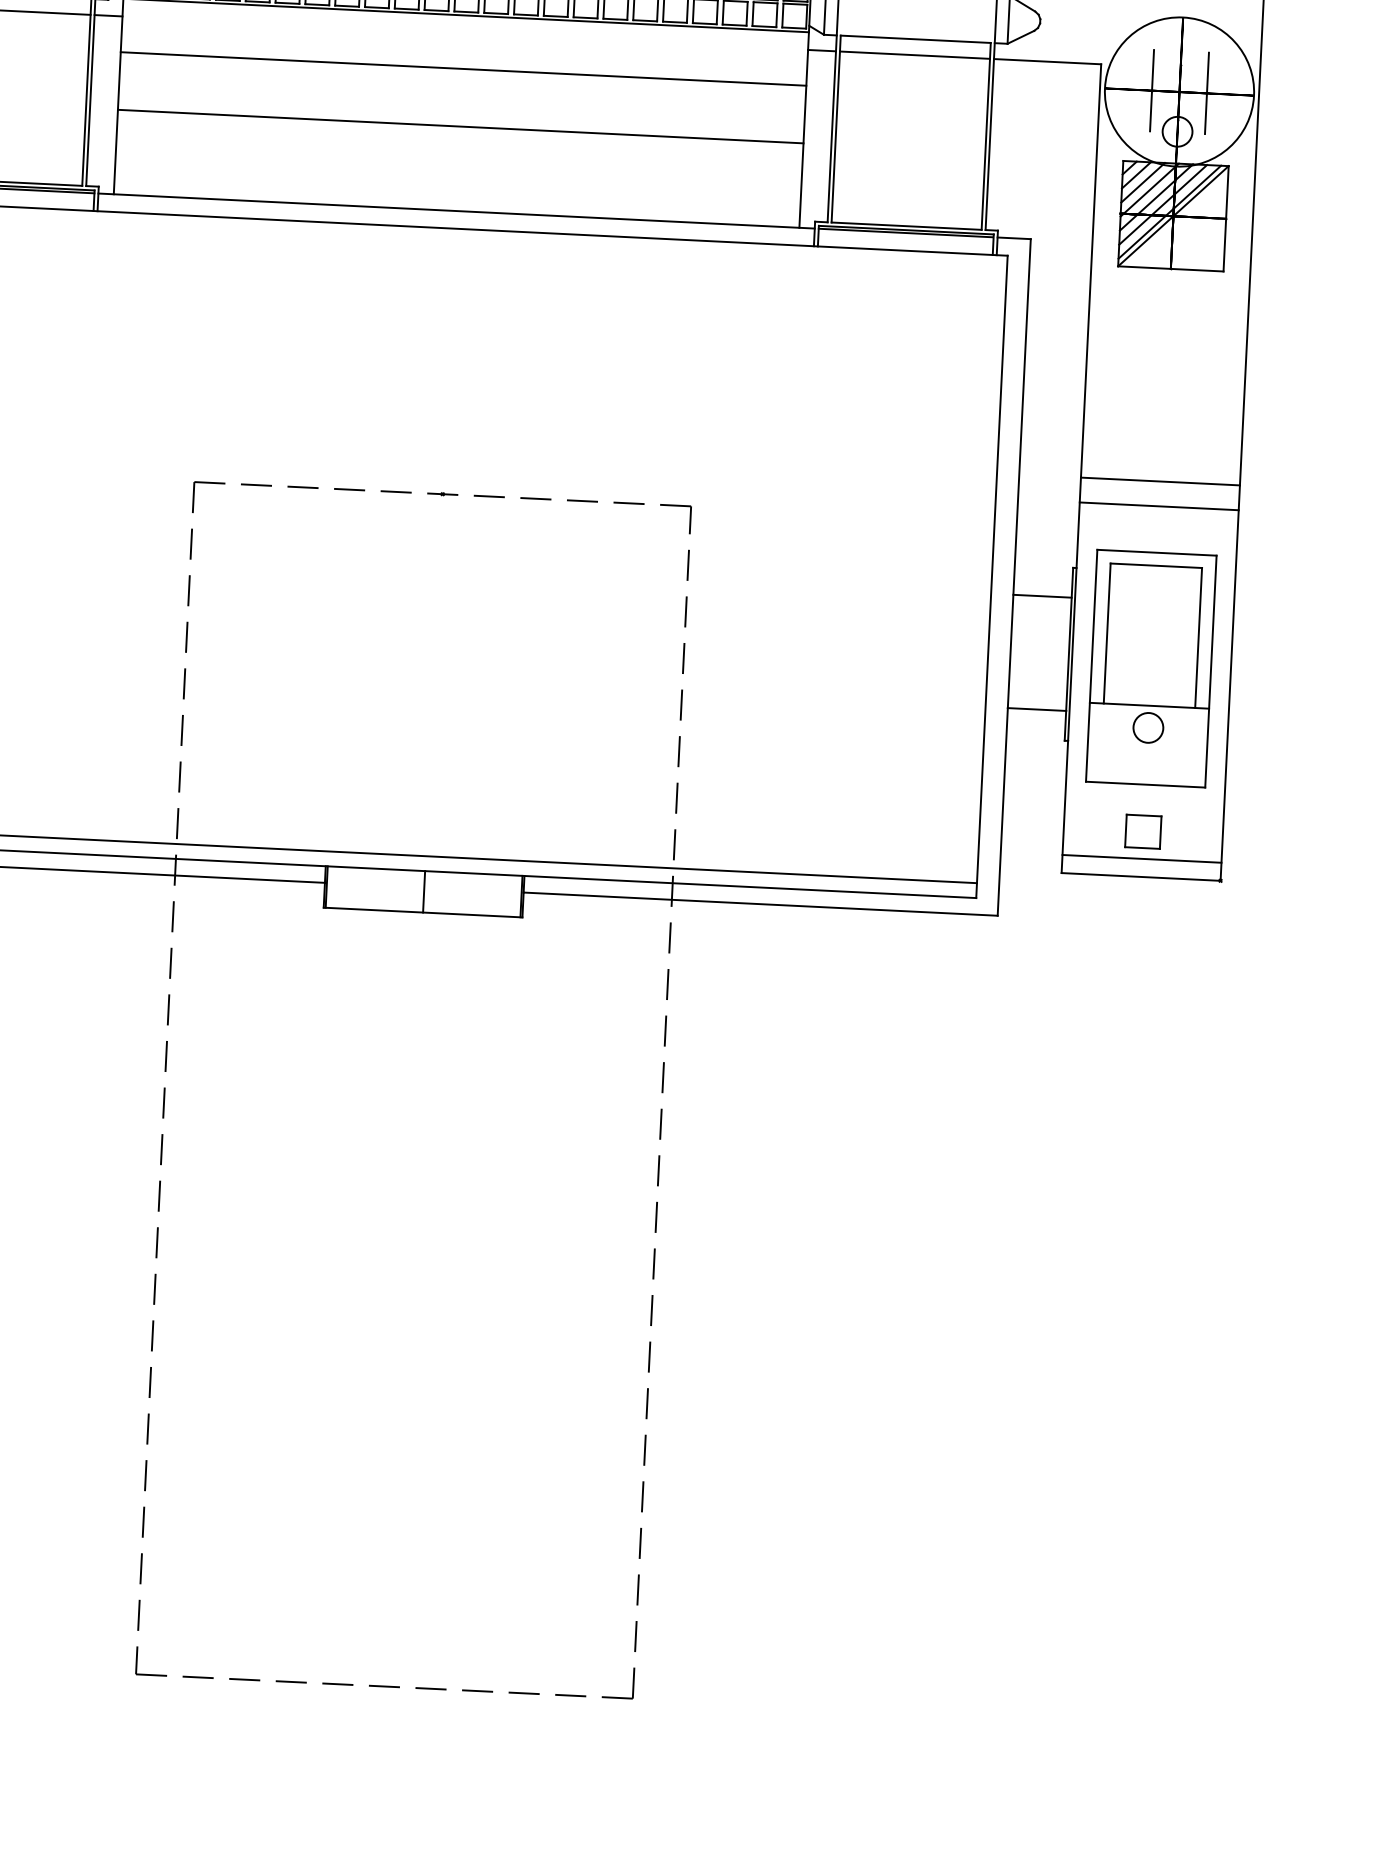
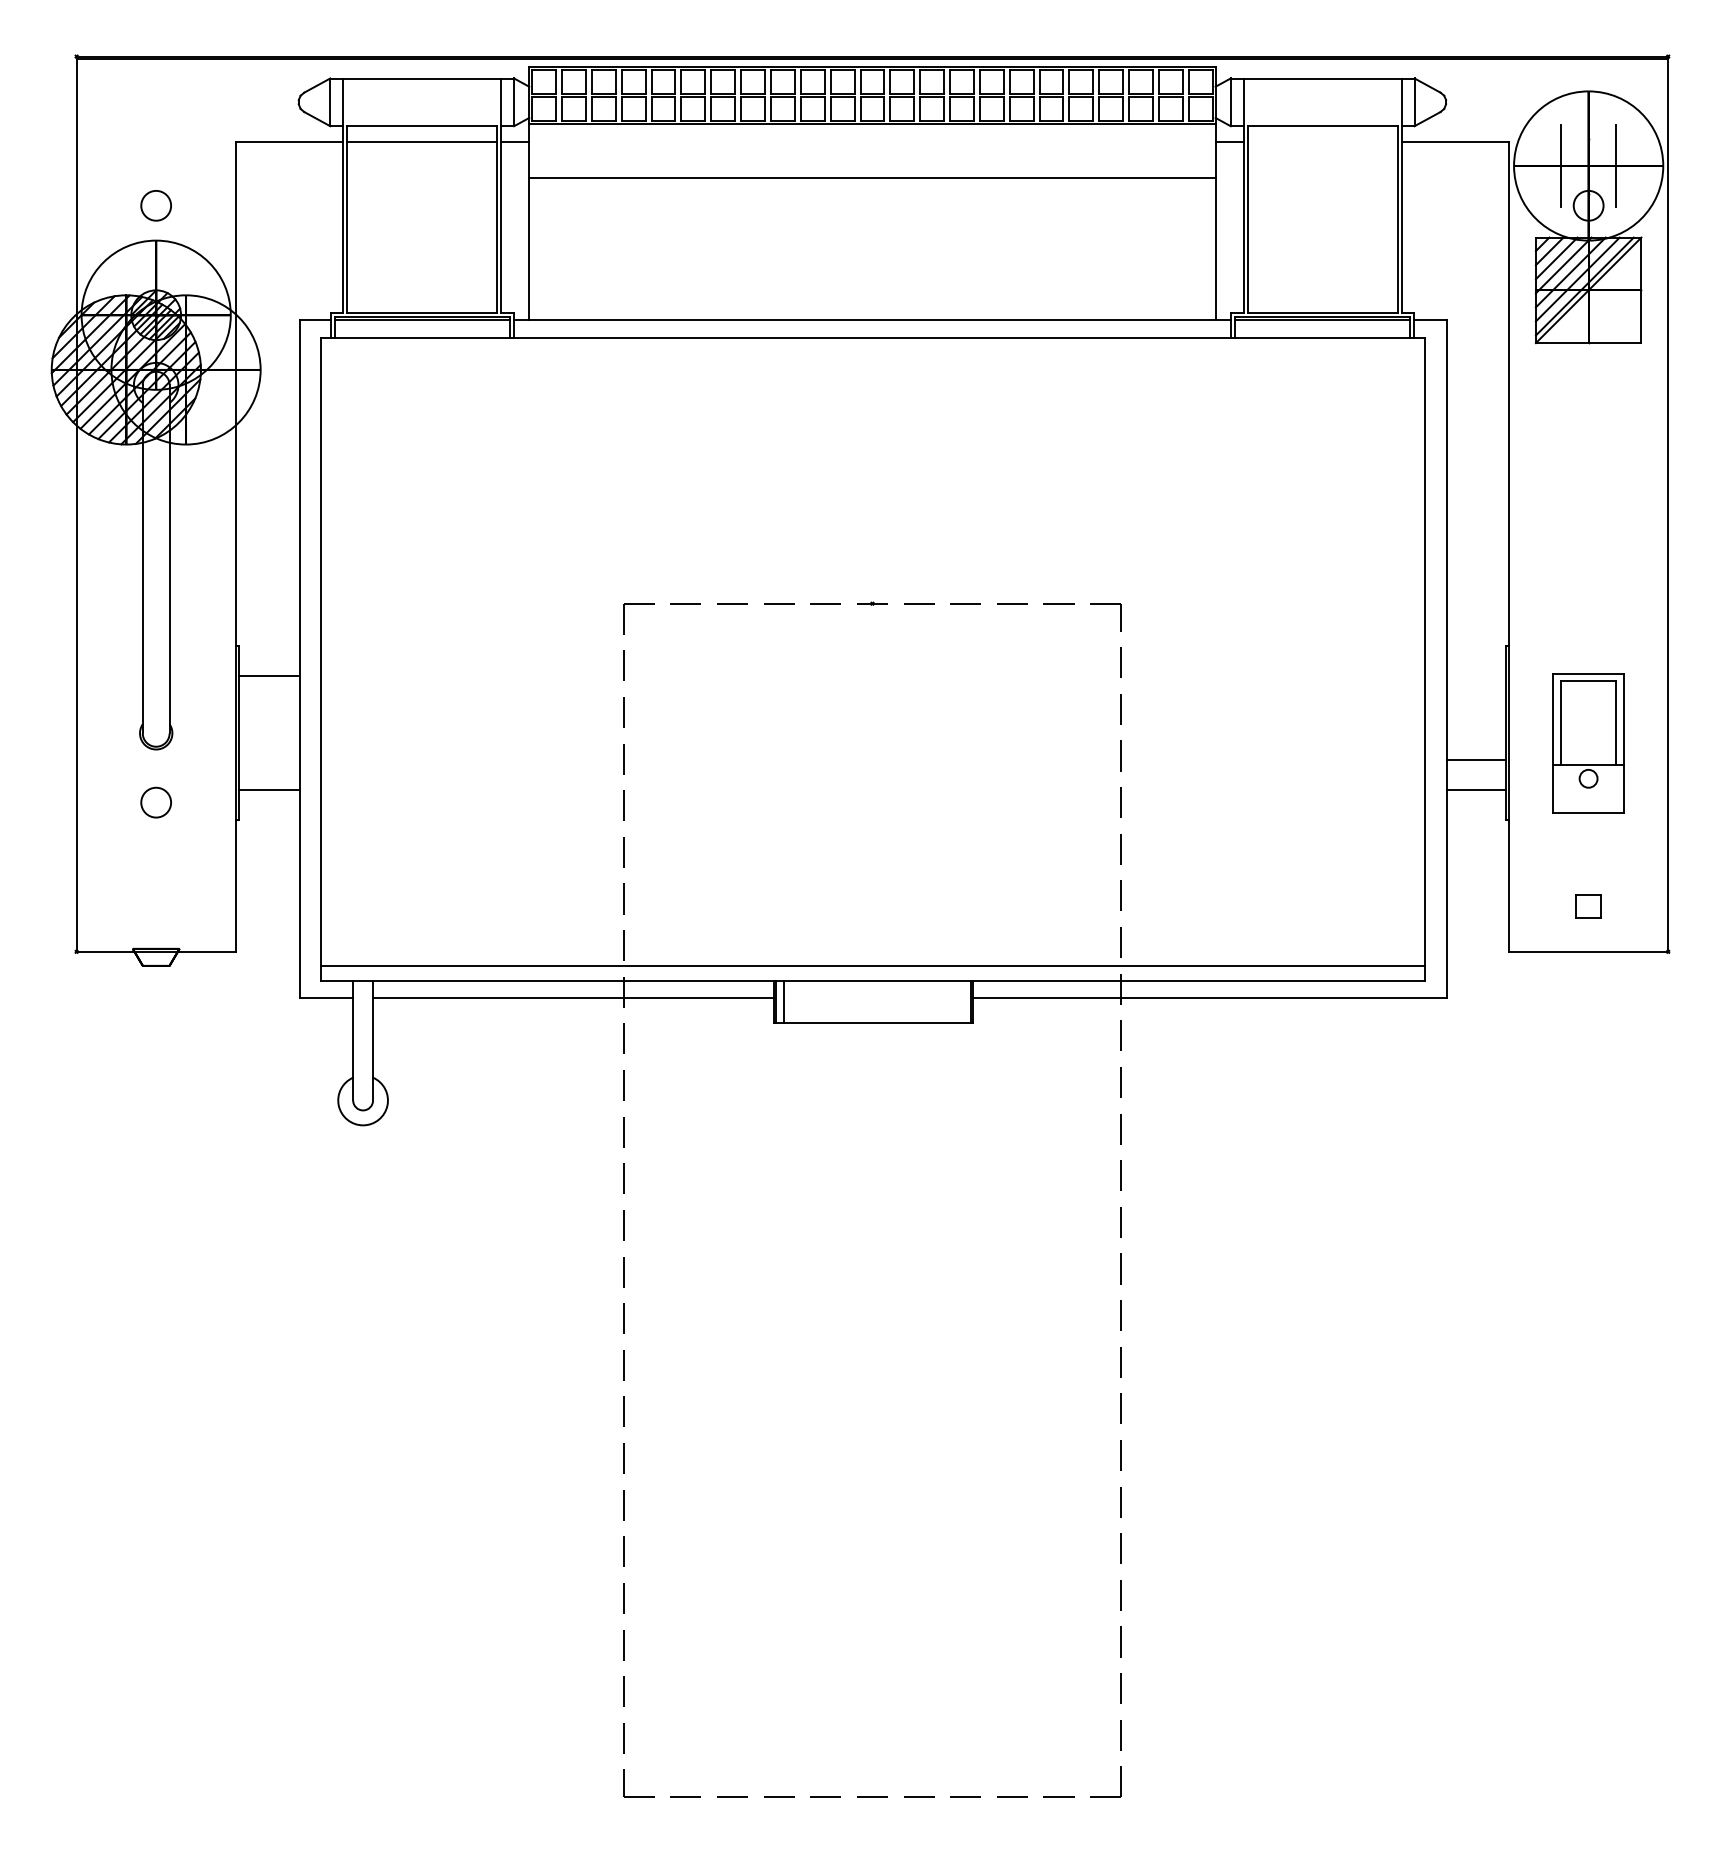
line: (914, 55) -> (1322, 142), removed
line: (460, 126) -> (872, 235), removed
line: (1160, 481) -> (1588, 555), removed
line: (1159, 506) -> (1588, 580), removed
line: (1042, 596) -> (1476, 760), moved
part: (1151, 667) -> (1588, 742), size x0.6
part: (1143, 831) -> (1588, 906), size x0.7
line: (1141, 858) -> (1588, 933), removed
line: (424, 891) -> (784, 1001), moved

